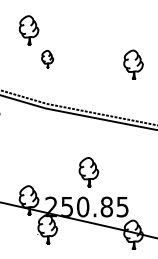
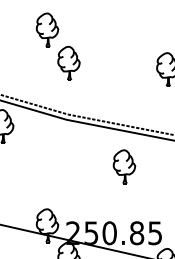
part: (47, 59) -> (68, 63), size x1.67
part: (88, 172) -> (123, 167), moved

